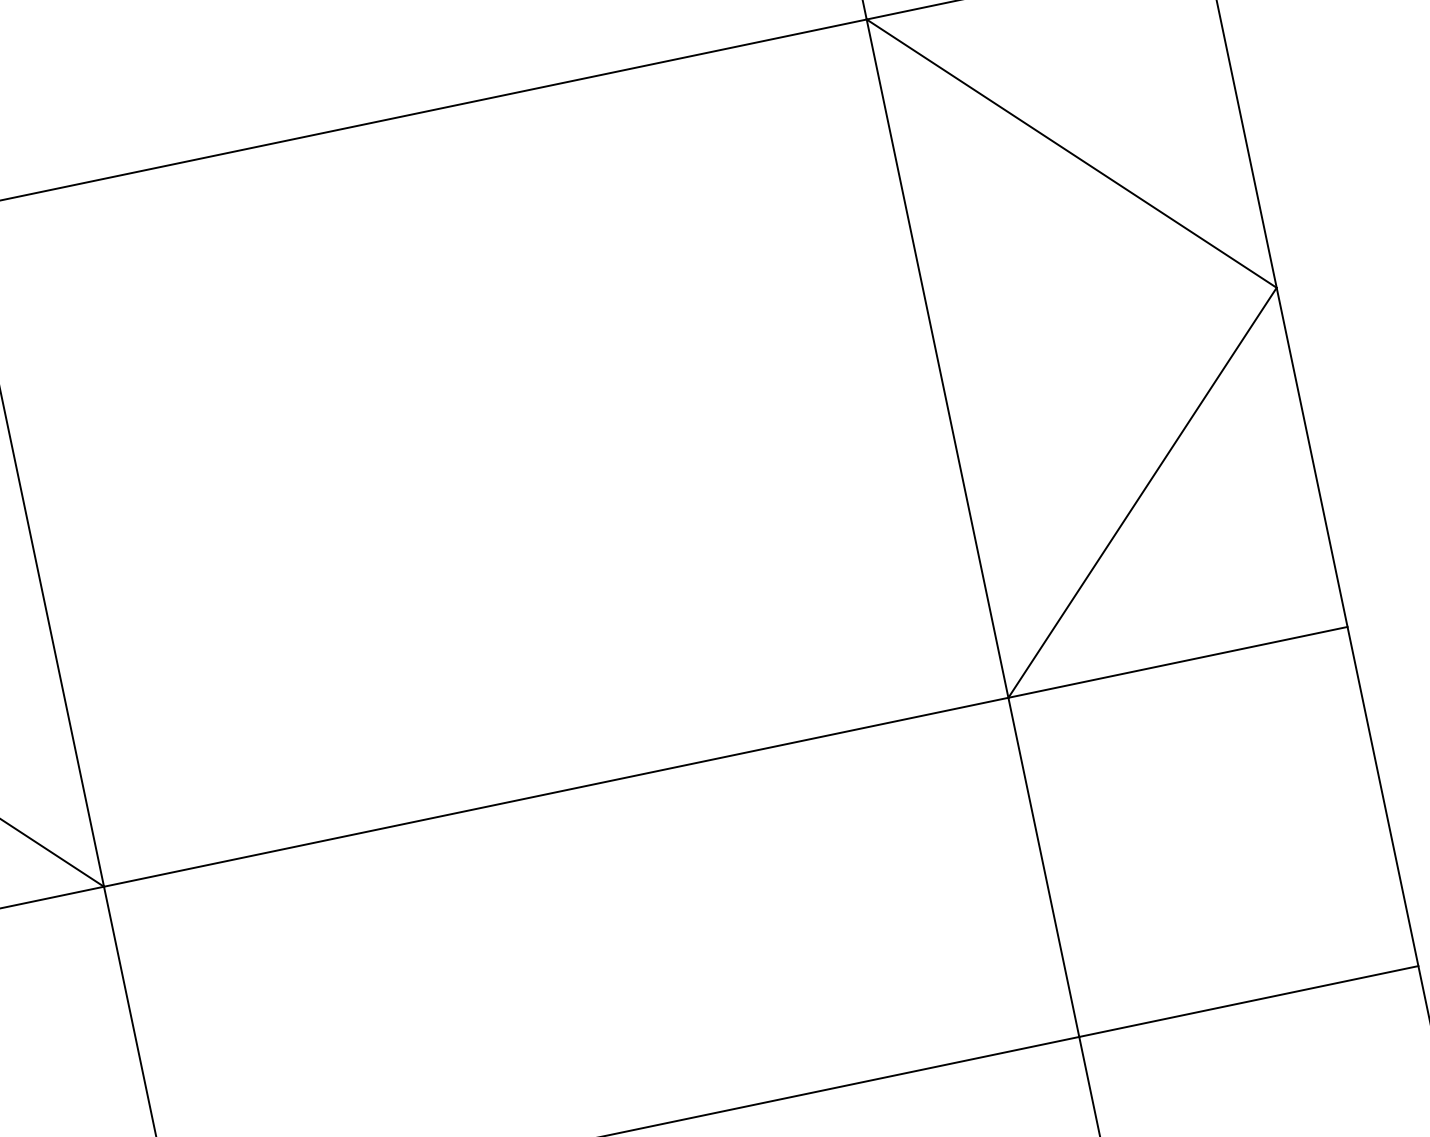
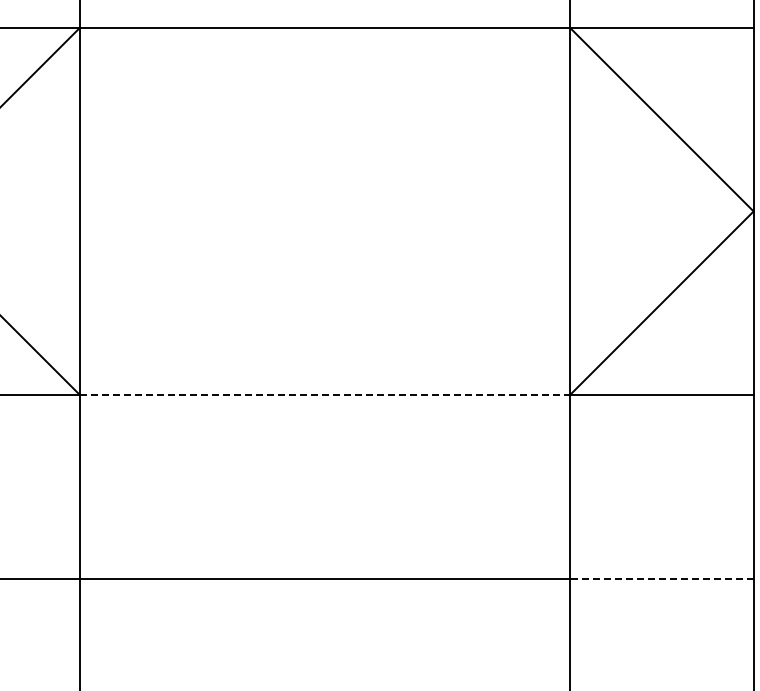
line: (557, 792) -> (325, 395), solid -> dashed
line: (1248, 1000) -> (661, 578), solid -> dashed

